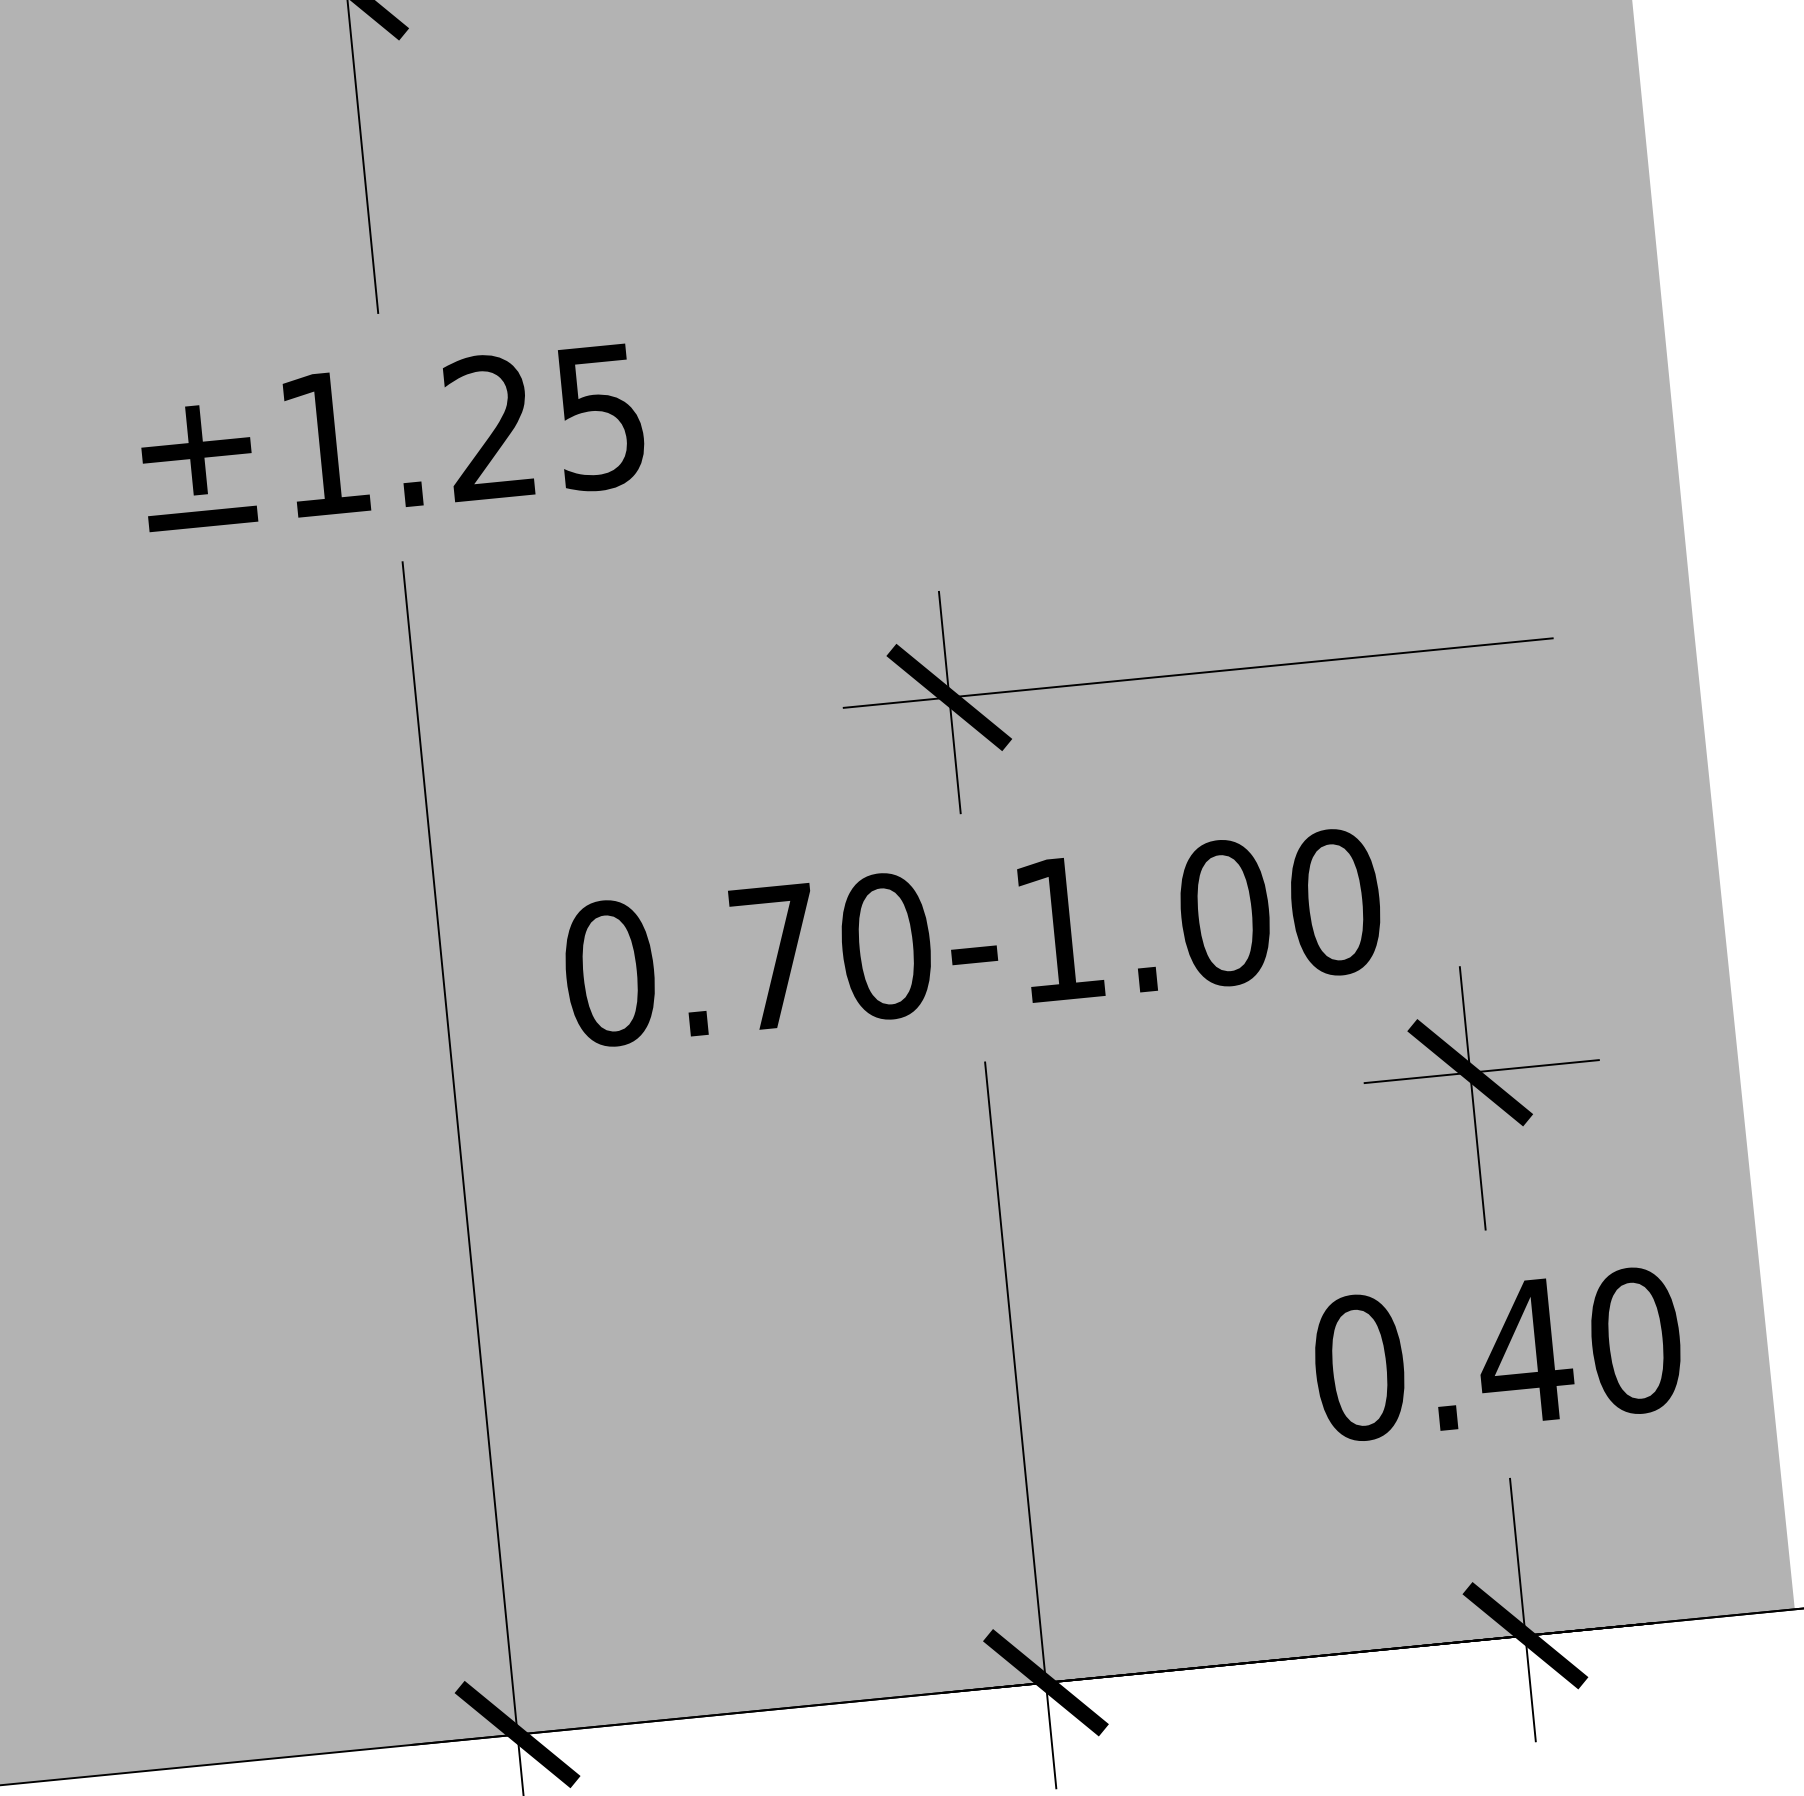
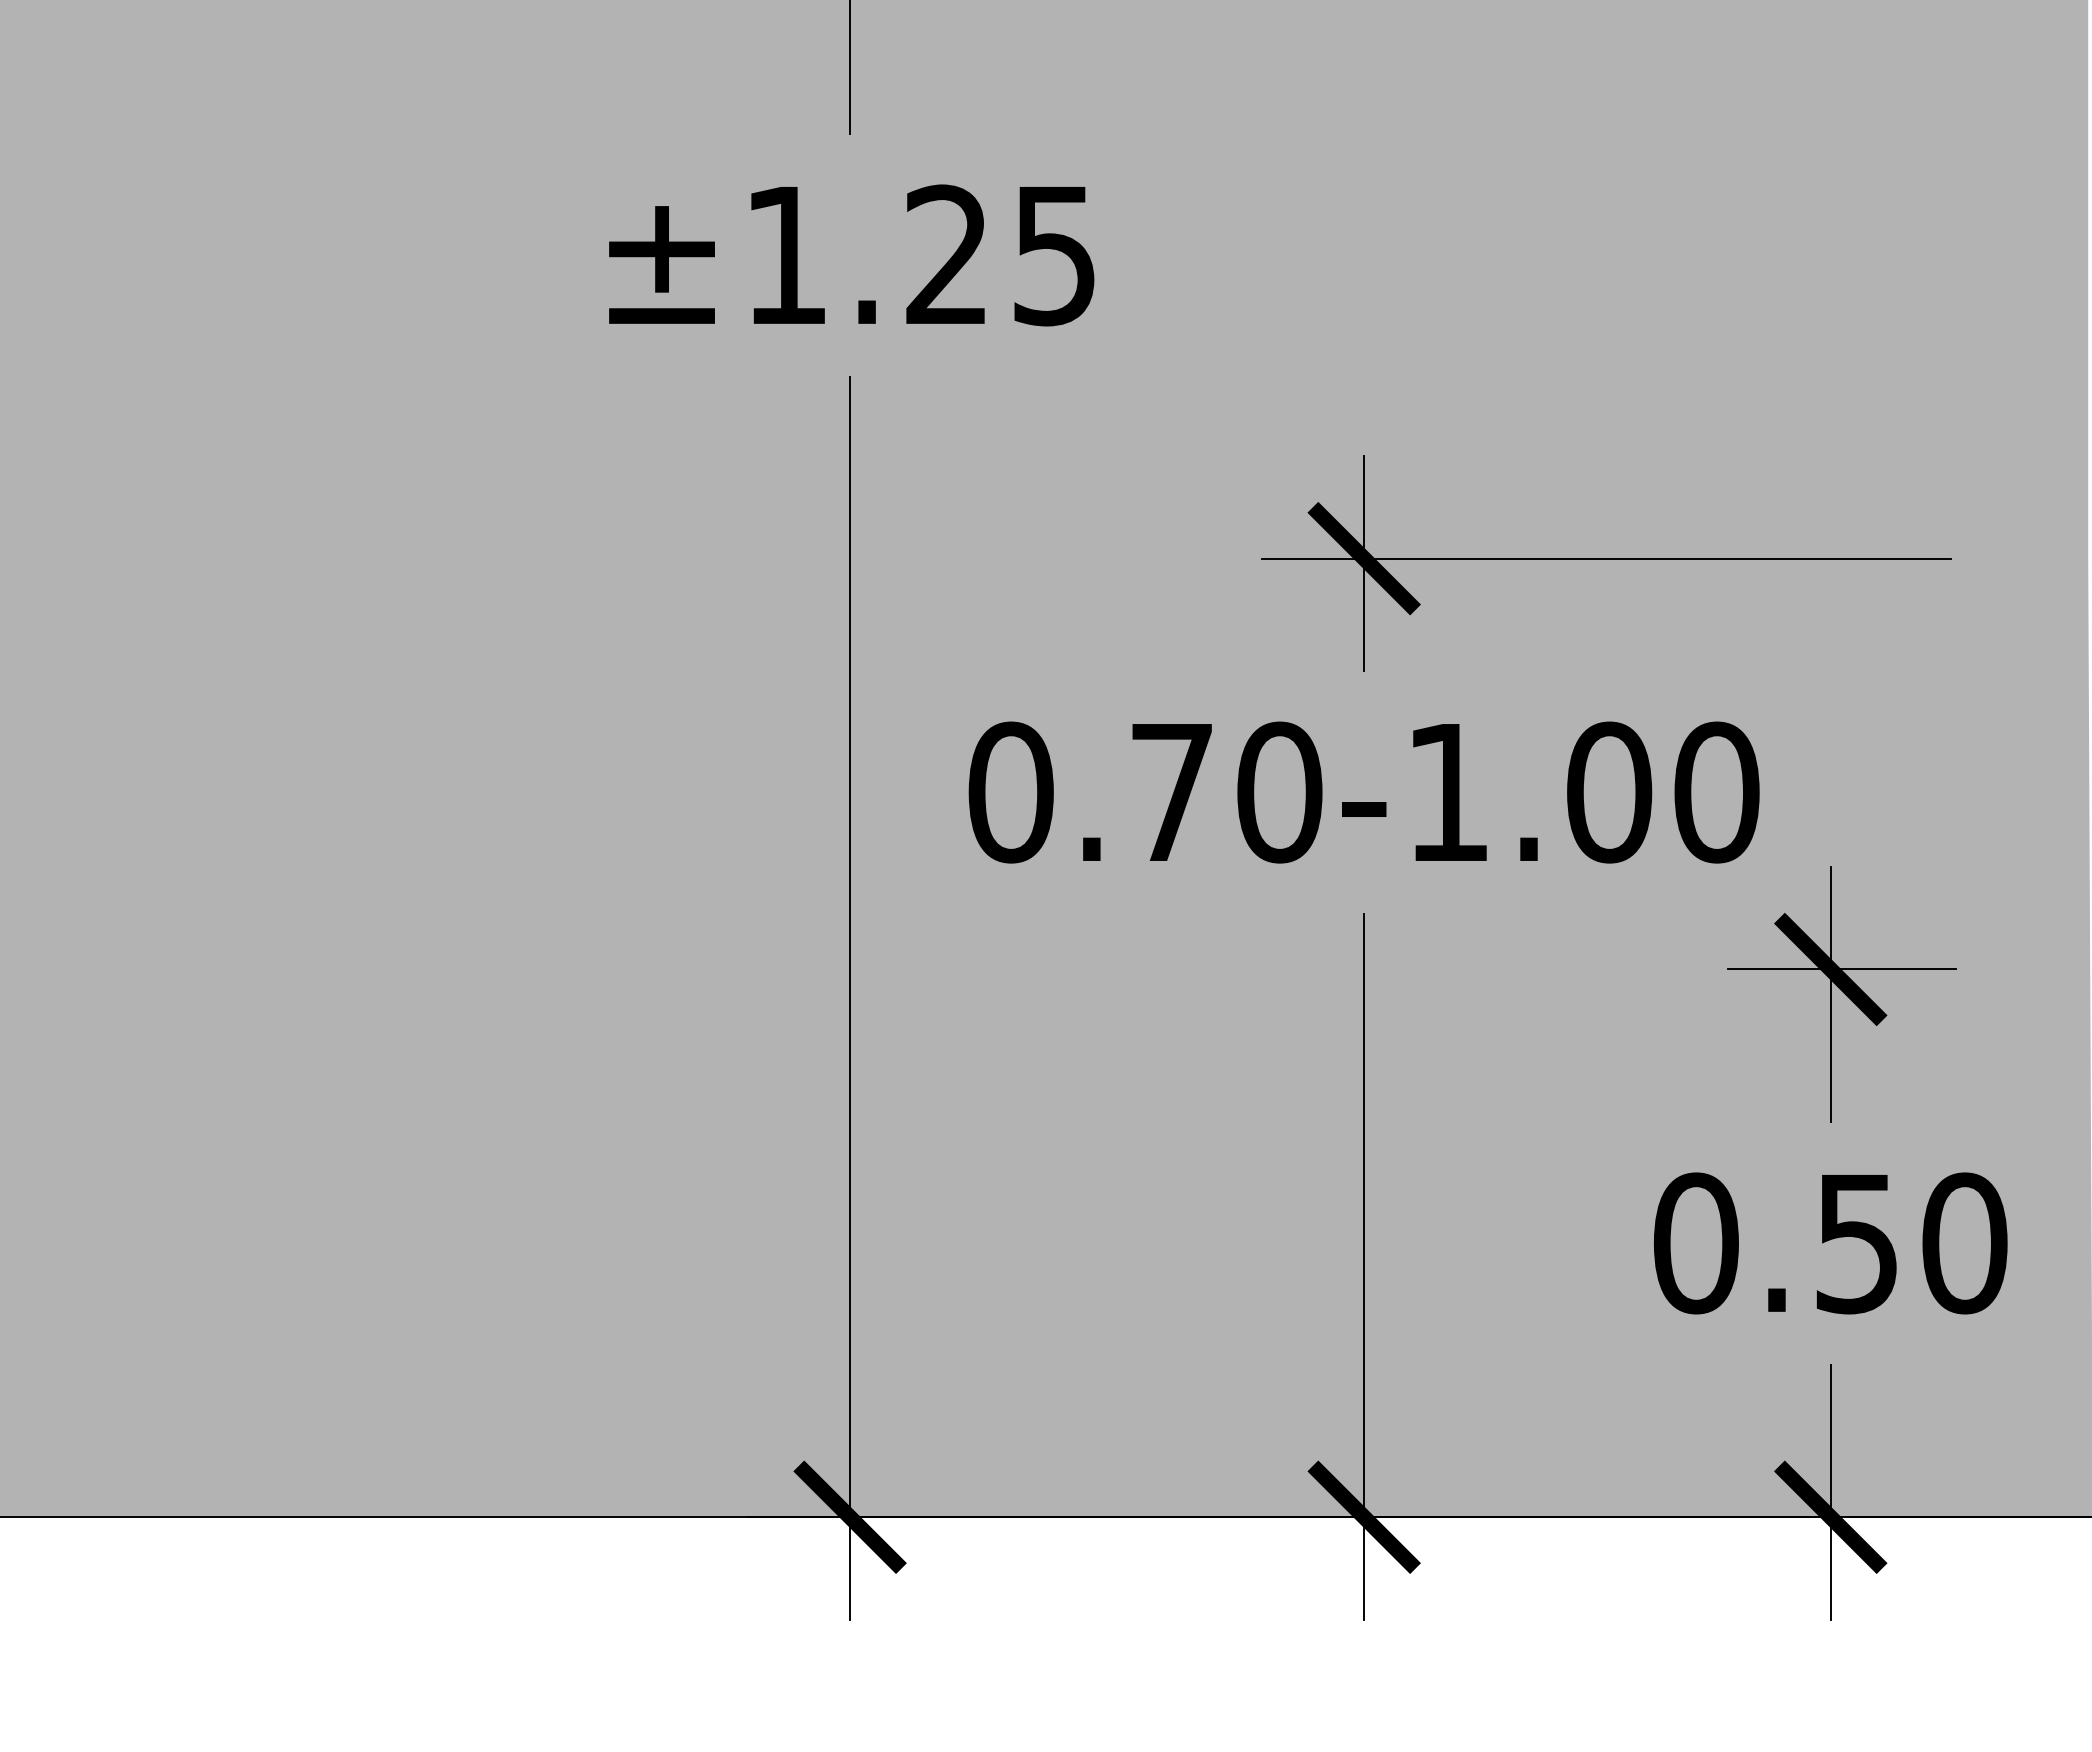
text: (1524, 1352) -> (1856, 1244), 0.40 -> 0.50

